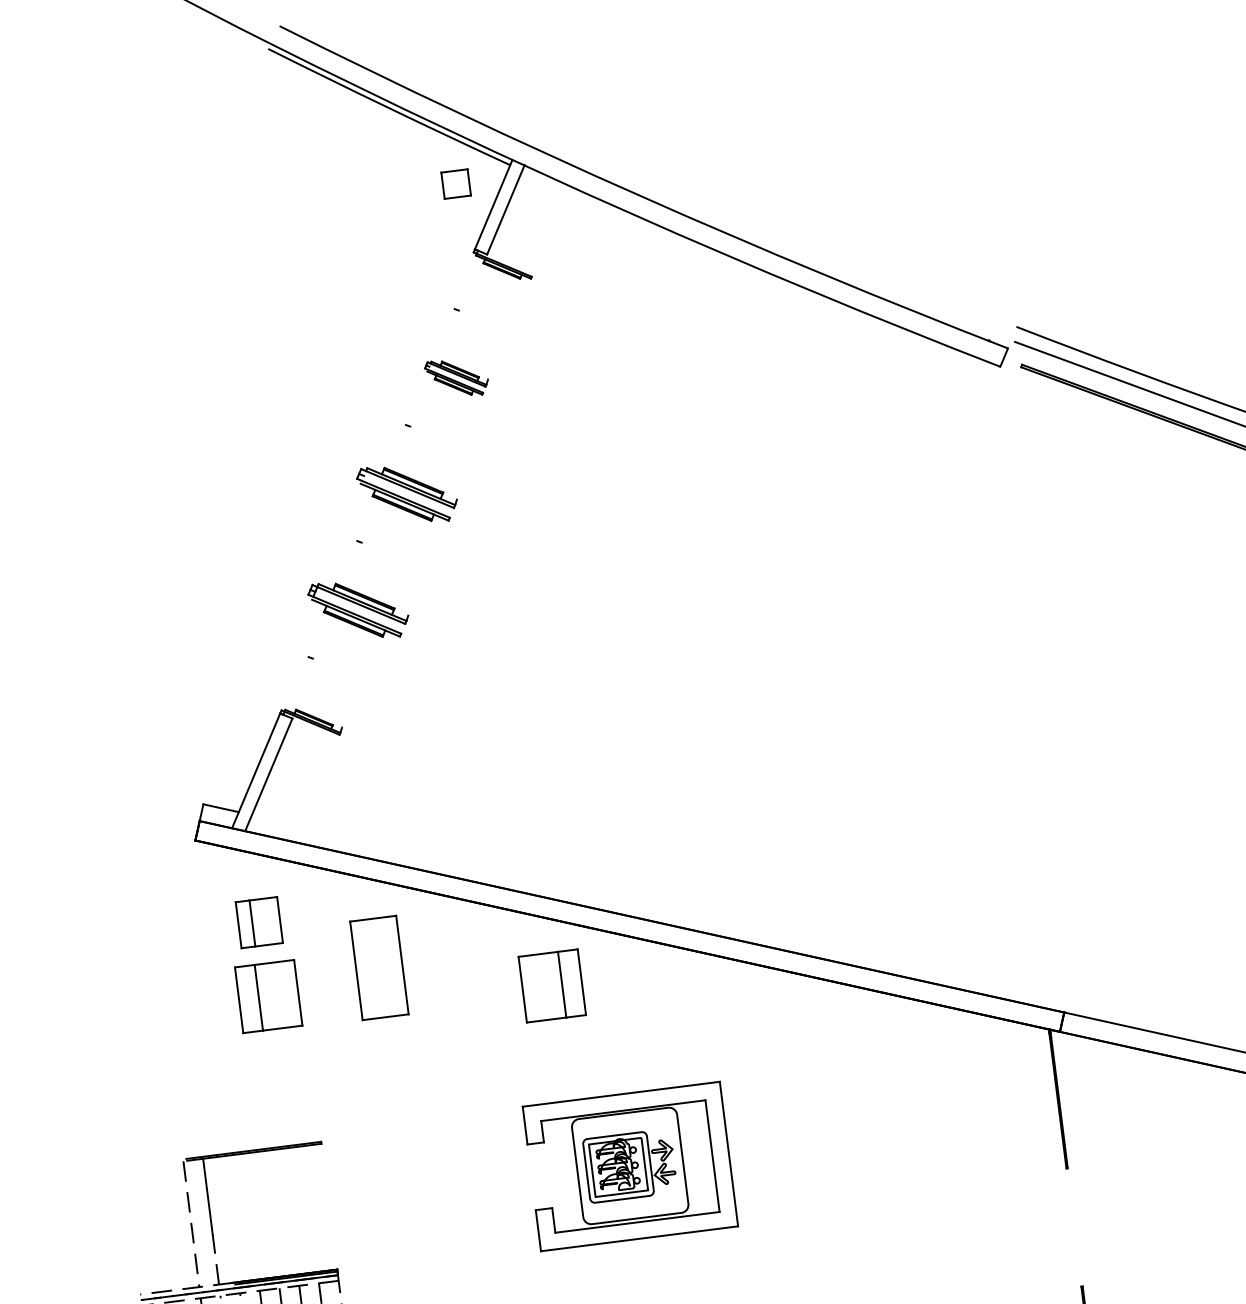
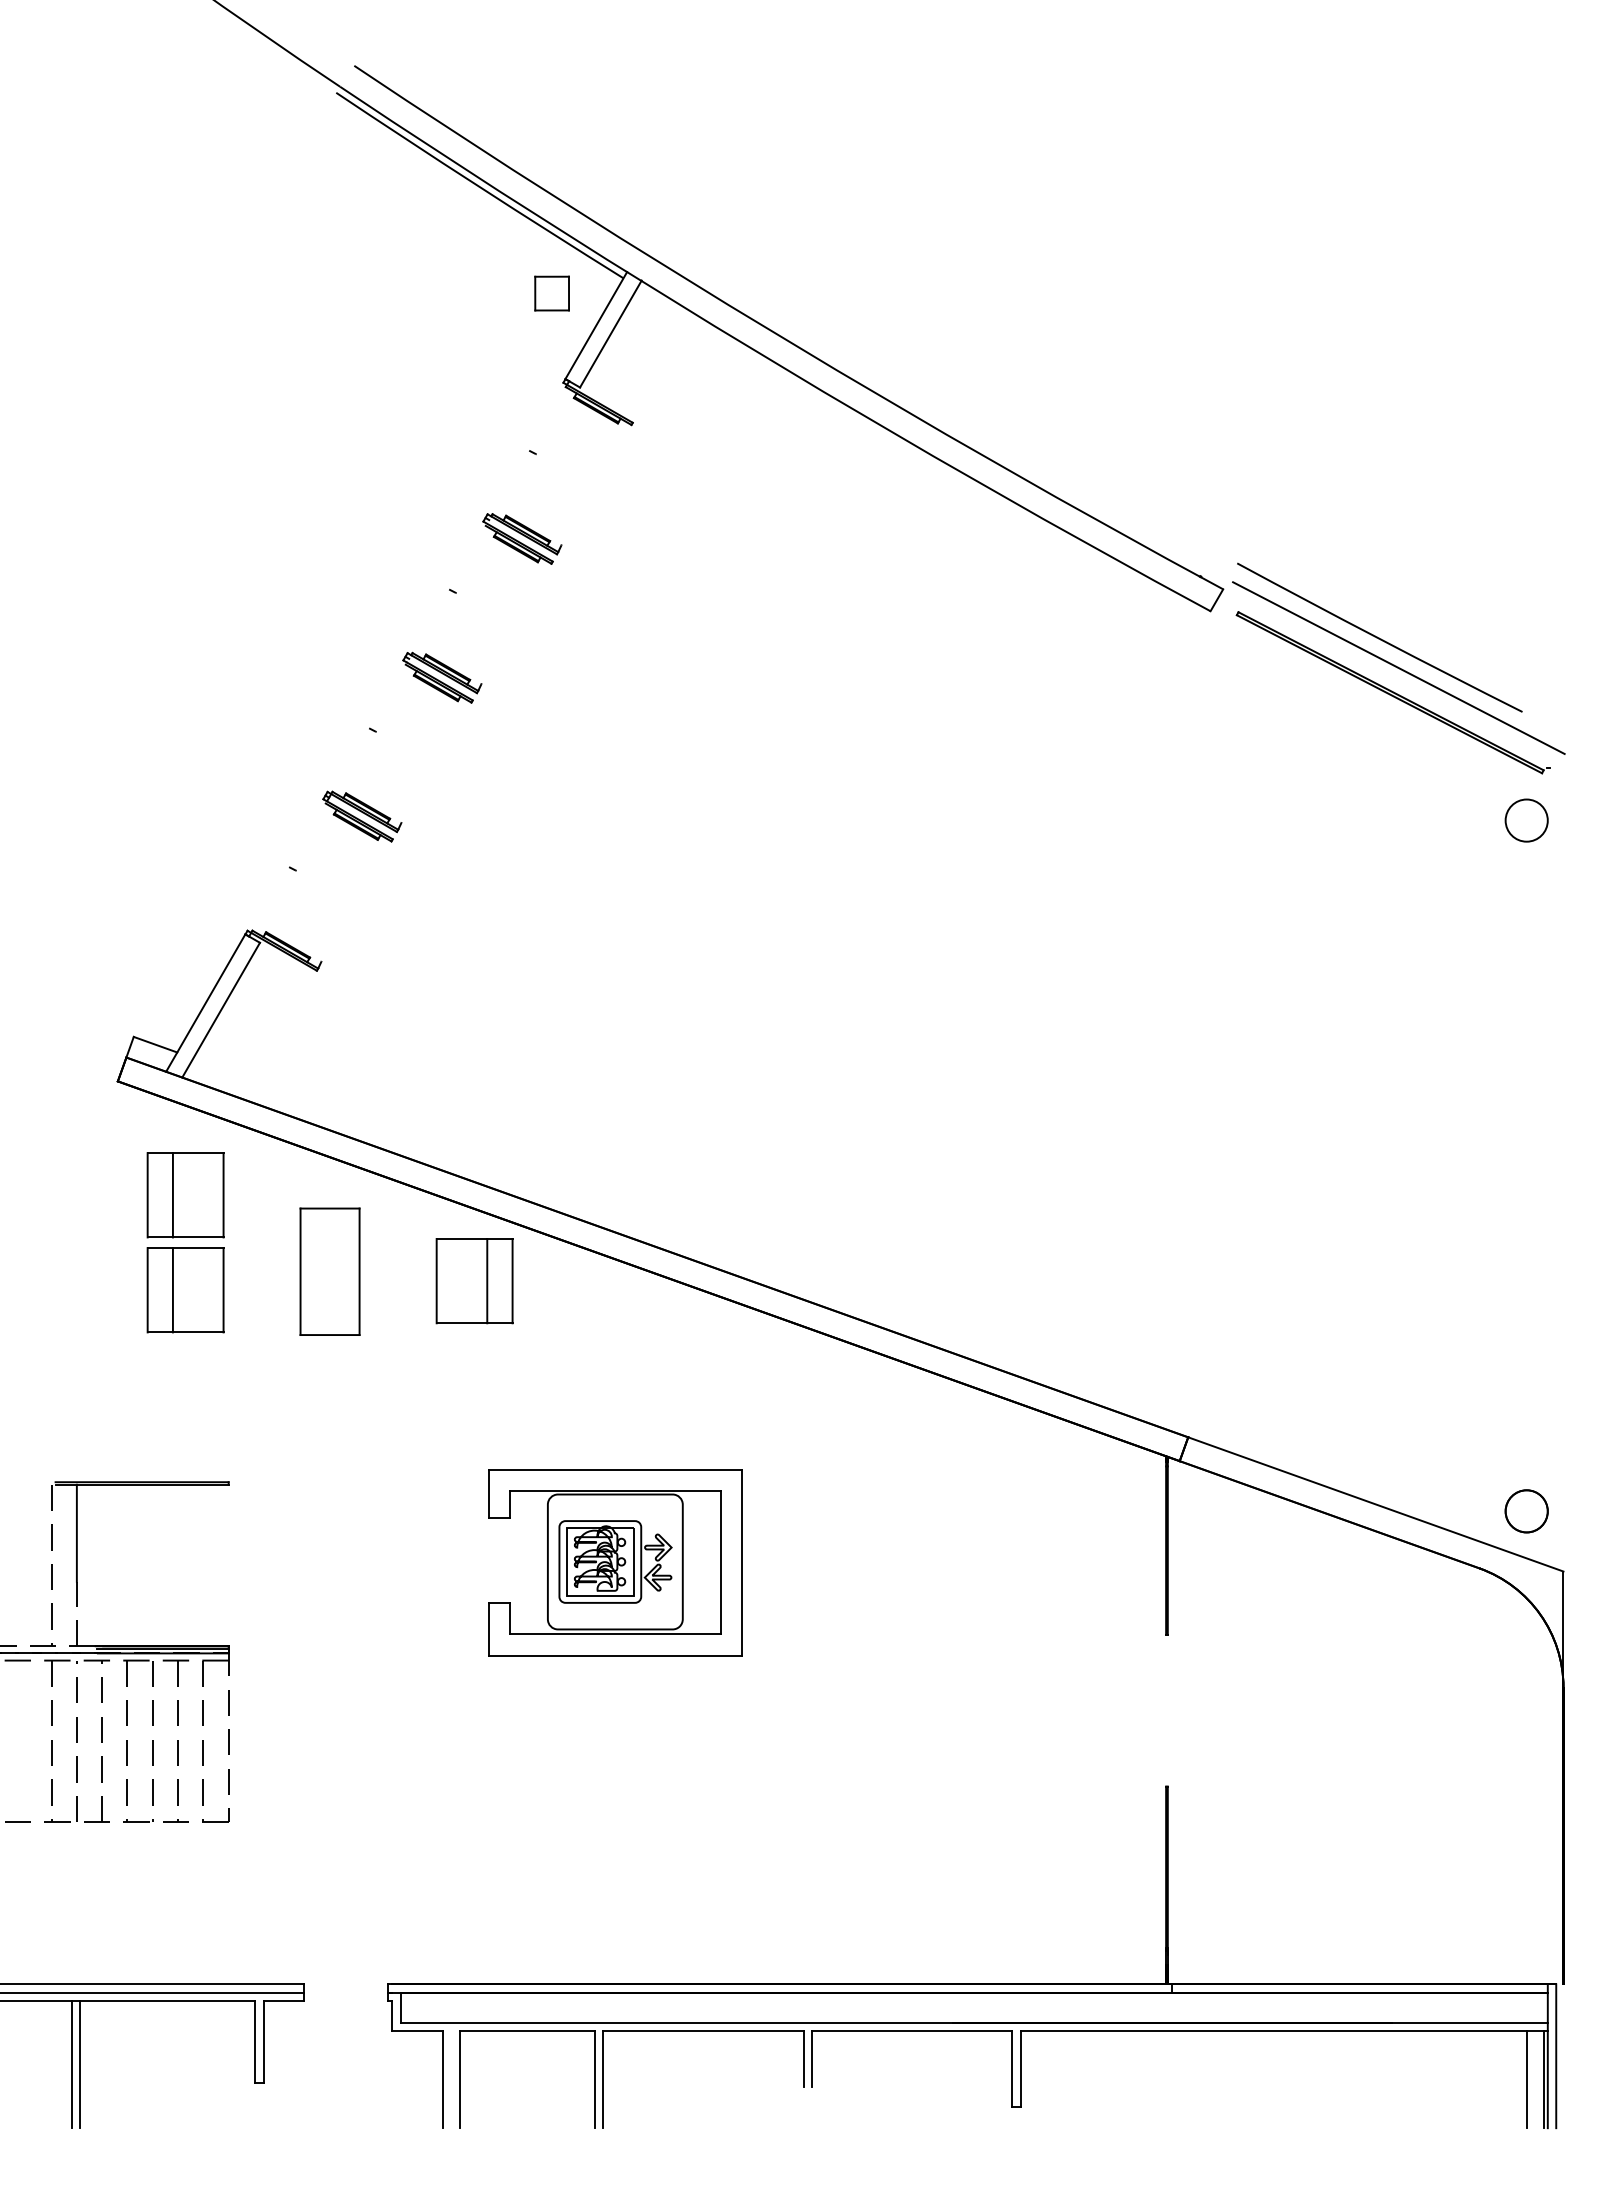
part: (408, 493) -> (442, 677), size x0.62
part: (359, 610) -> (362, 816), size x0.62
part: (259, 922) -> (185, 1195), size x1.43
part: (552, 986) -> (474, 1281), moved

